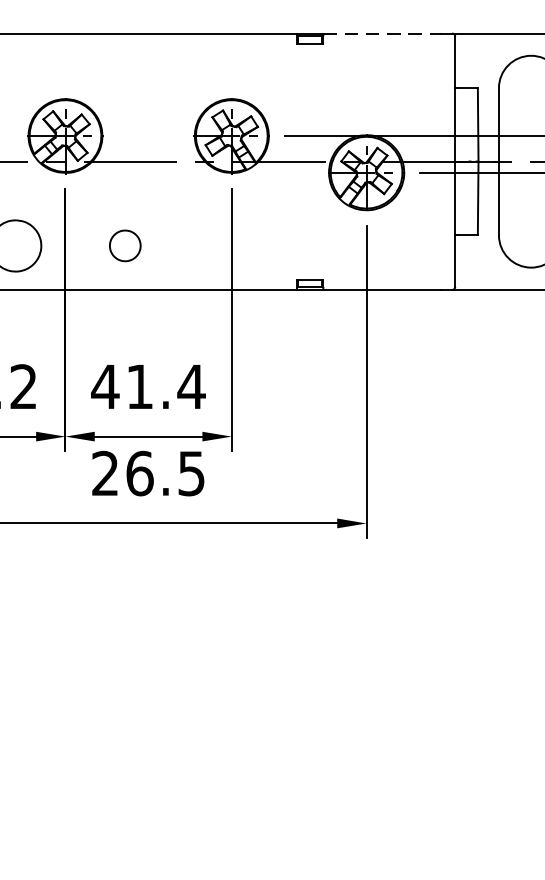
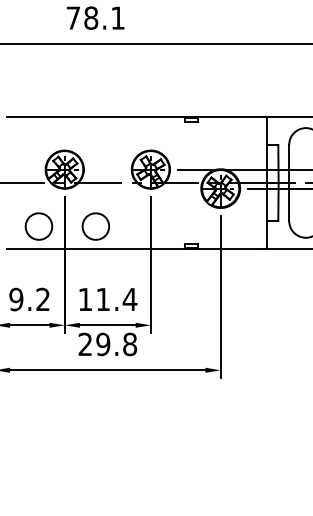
line: (381, 33) -> (228, 116), dashed -> solid
part: (124, 245) -> (95, 226), size x1.67
text: (105, 386) -> (85, 299), 41.4 -> 11.4
text: (165, 473) -> (116, 344), 26.5 -> 29.8

